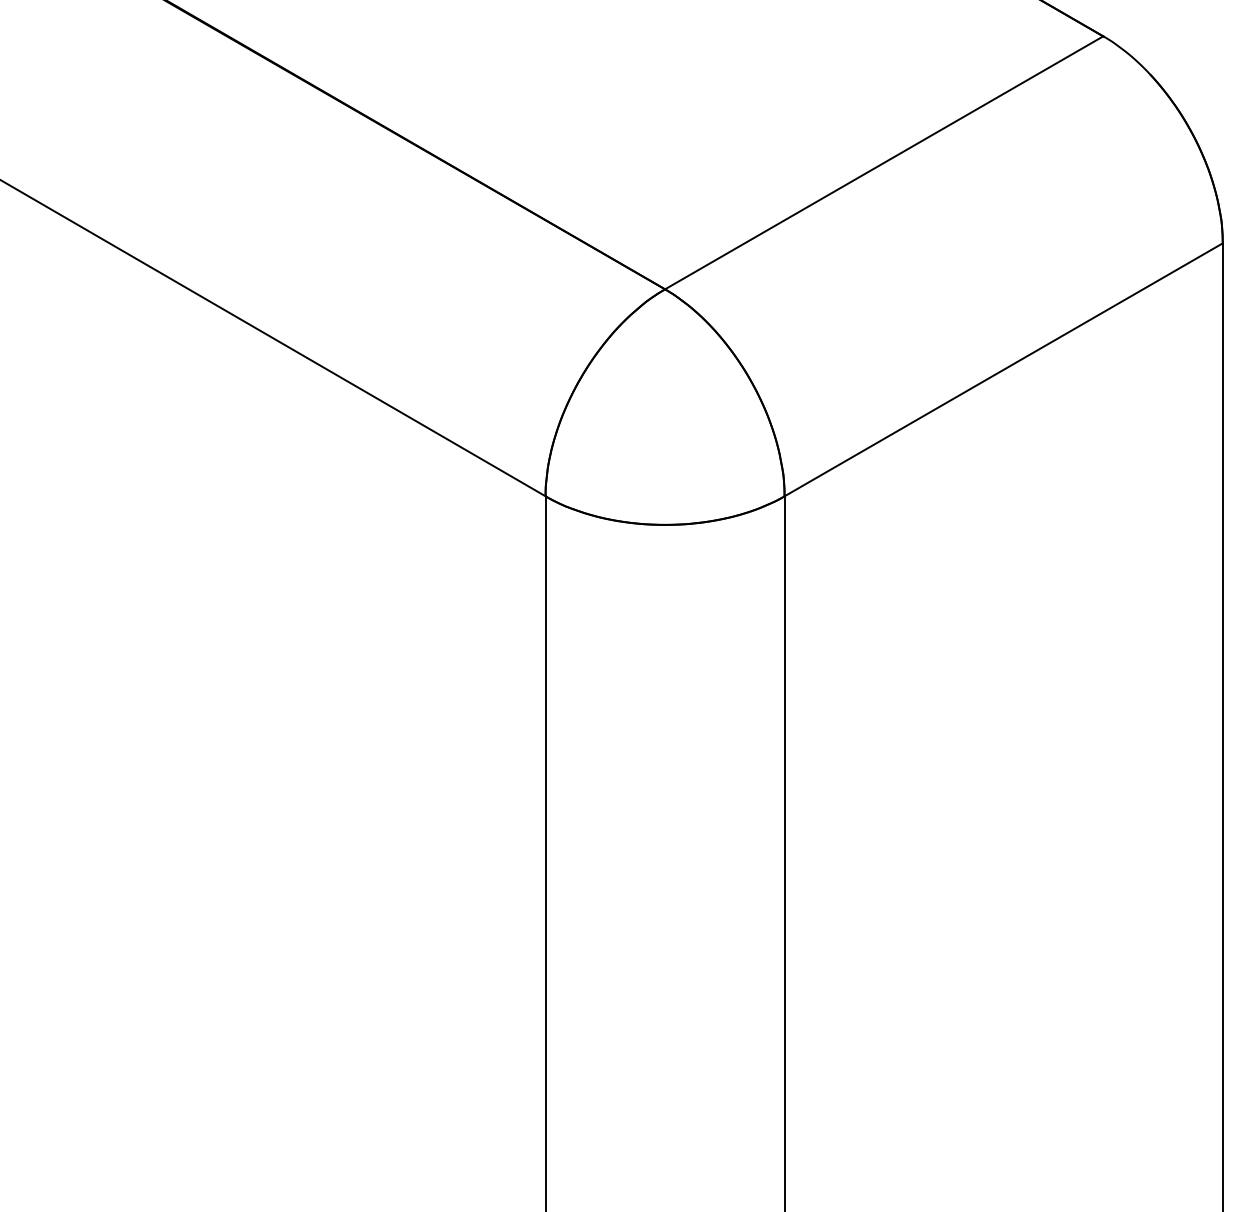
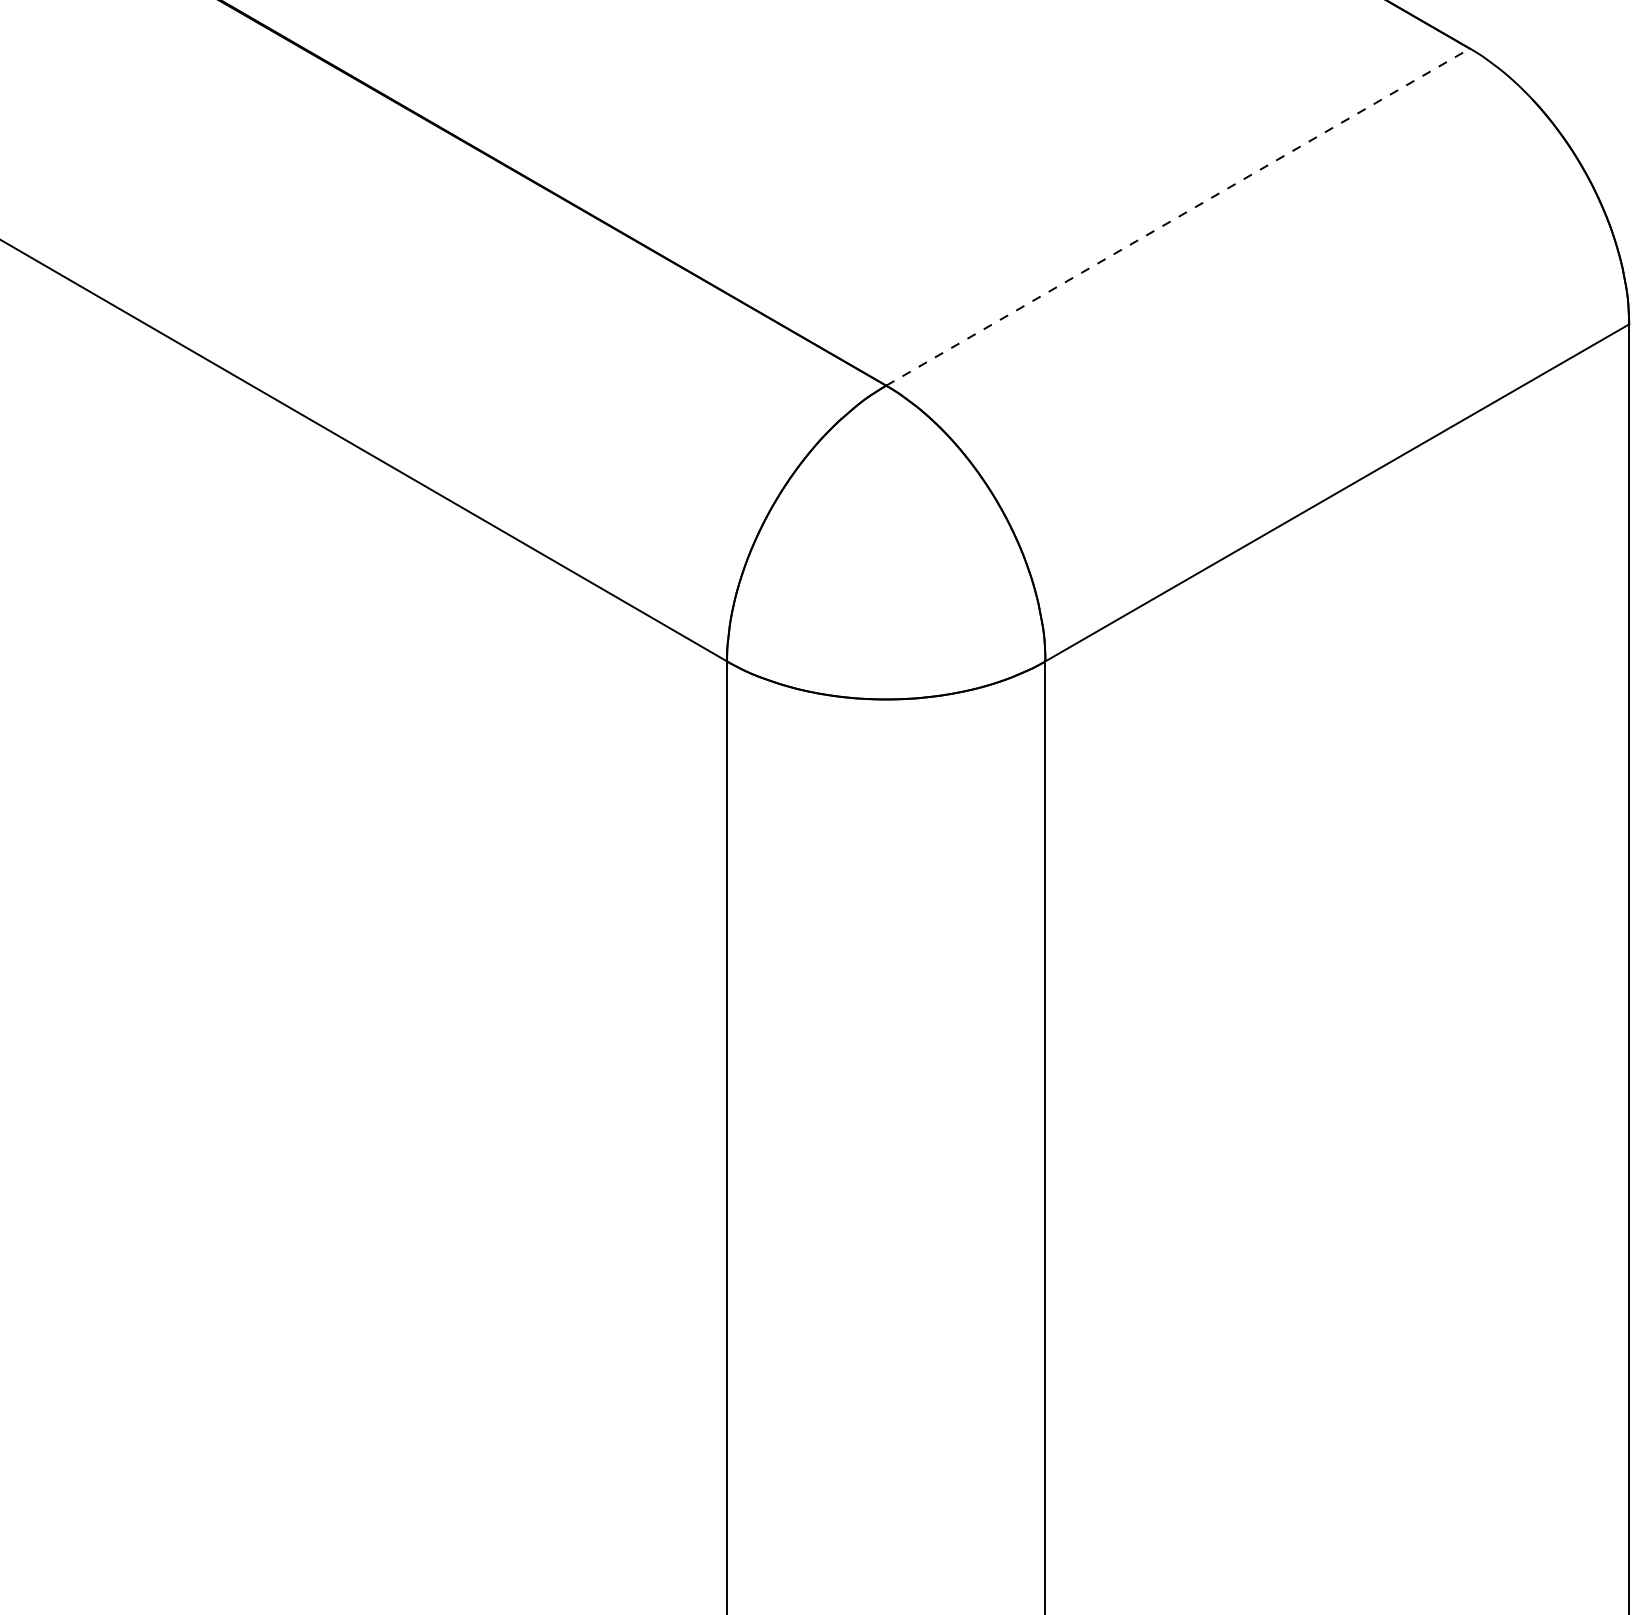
line: (884, 163) -> (1178, 217), solid -> dashed

